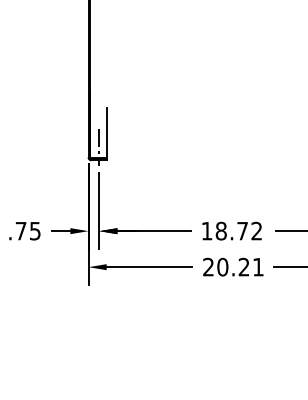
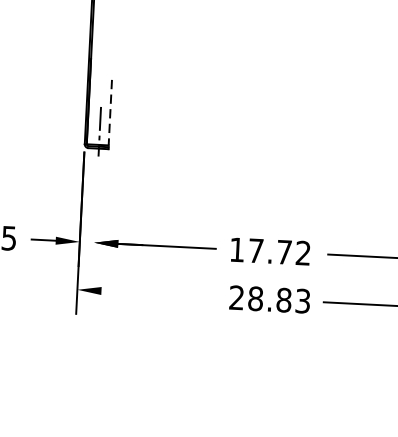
line: (106, 132) -> (110, 112), solid -> dashed
line: (99, 210) -> (95, 215), removed
text: (220, 230) -> (255, 249), 18.72 -> 17.72
text: (240, 266) -> (279, 299), 20.21 -> 28.83
line: (149, 267) -> (158, 294), removed

